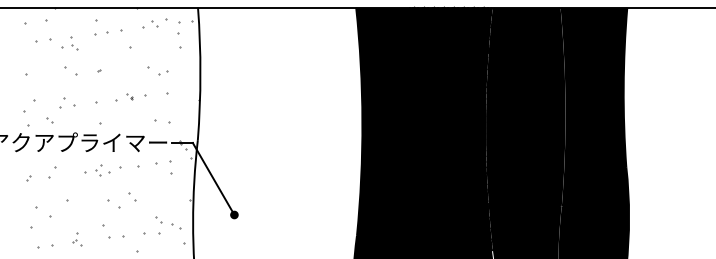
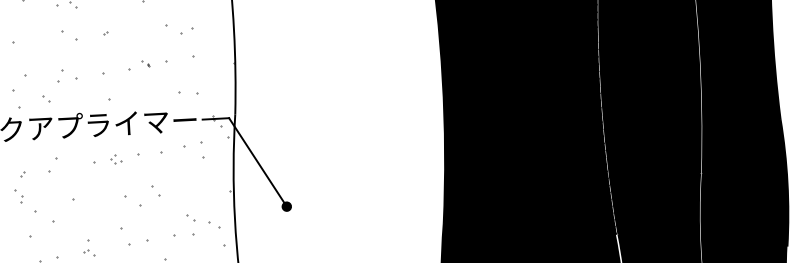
part: (102, 170) -> (116, 159), size x0.62
part: (24, 195) -> (19, 196), added

